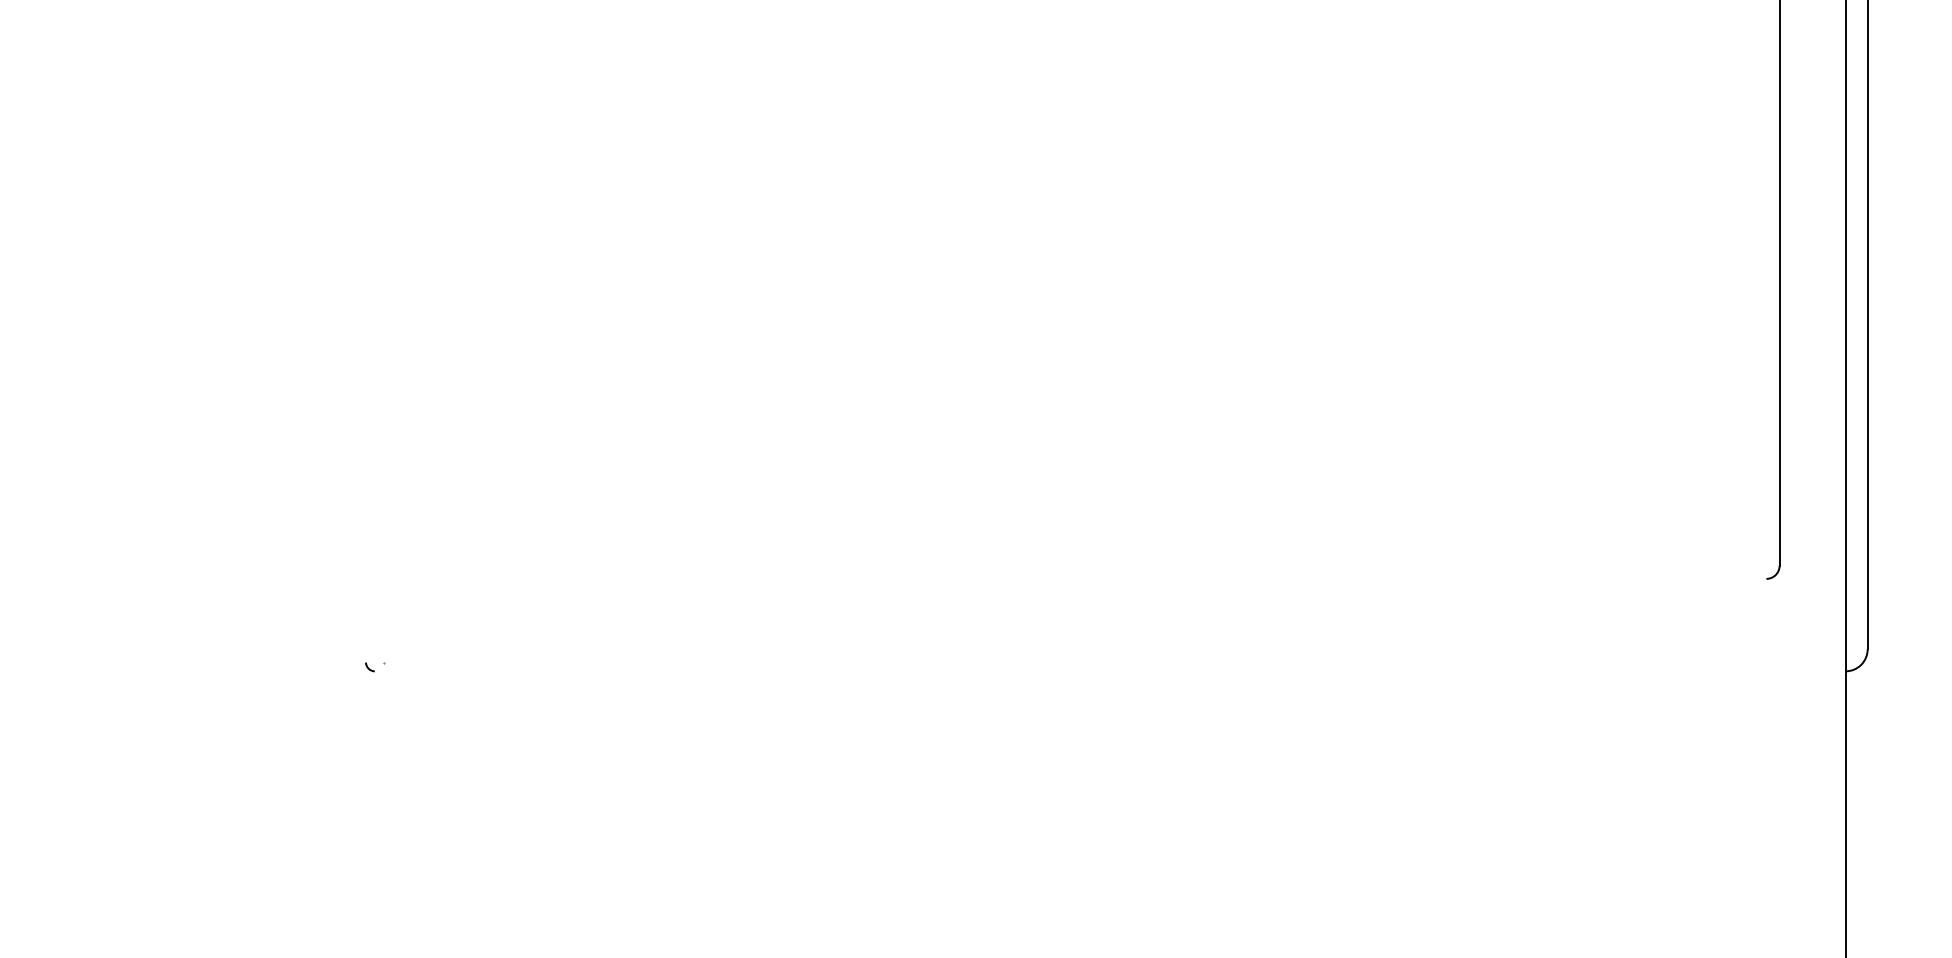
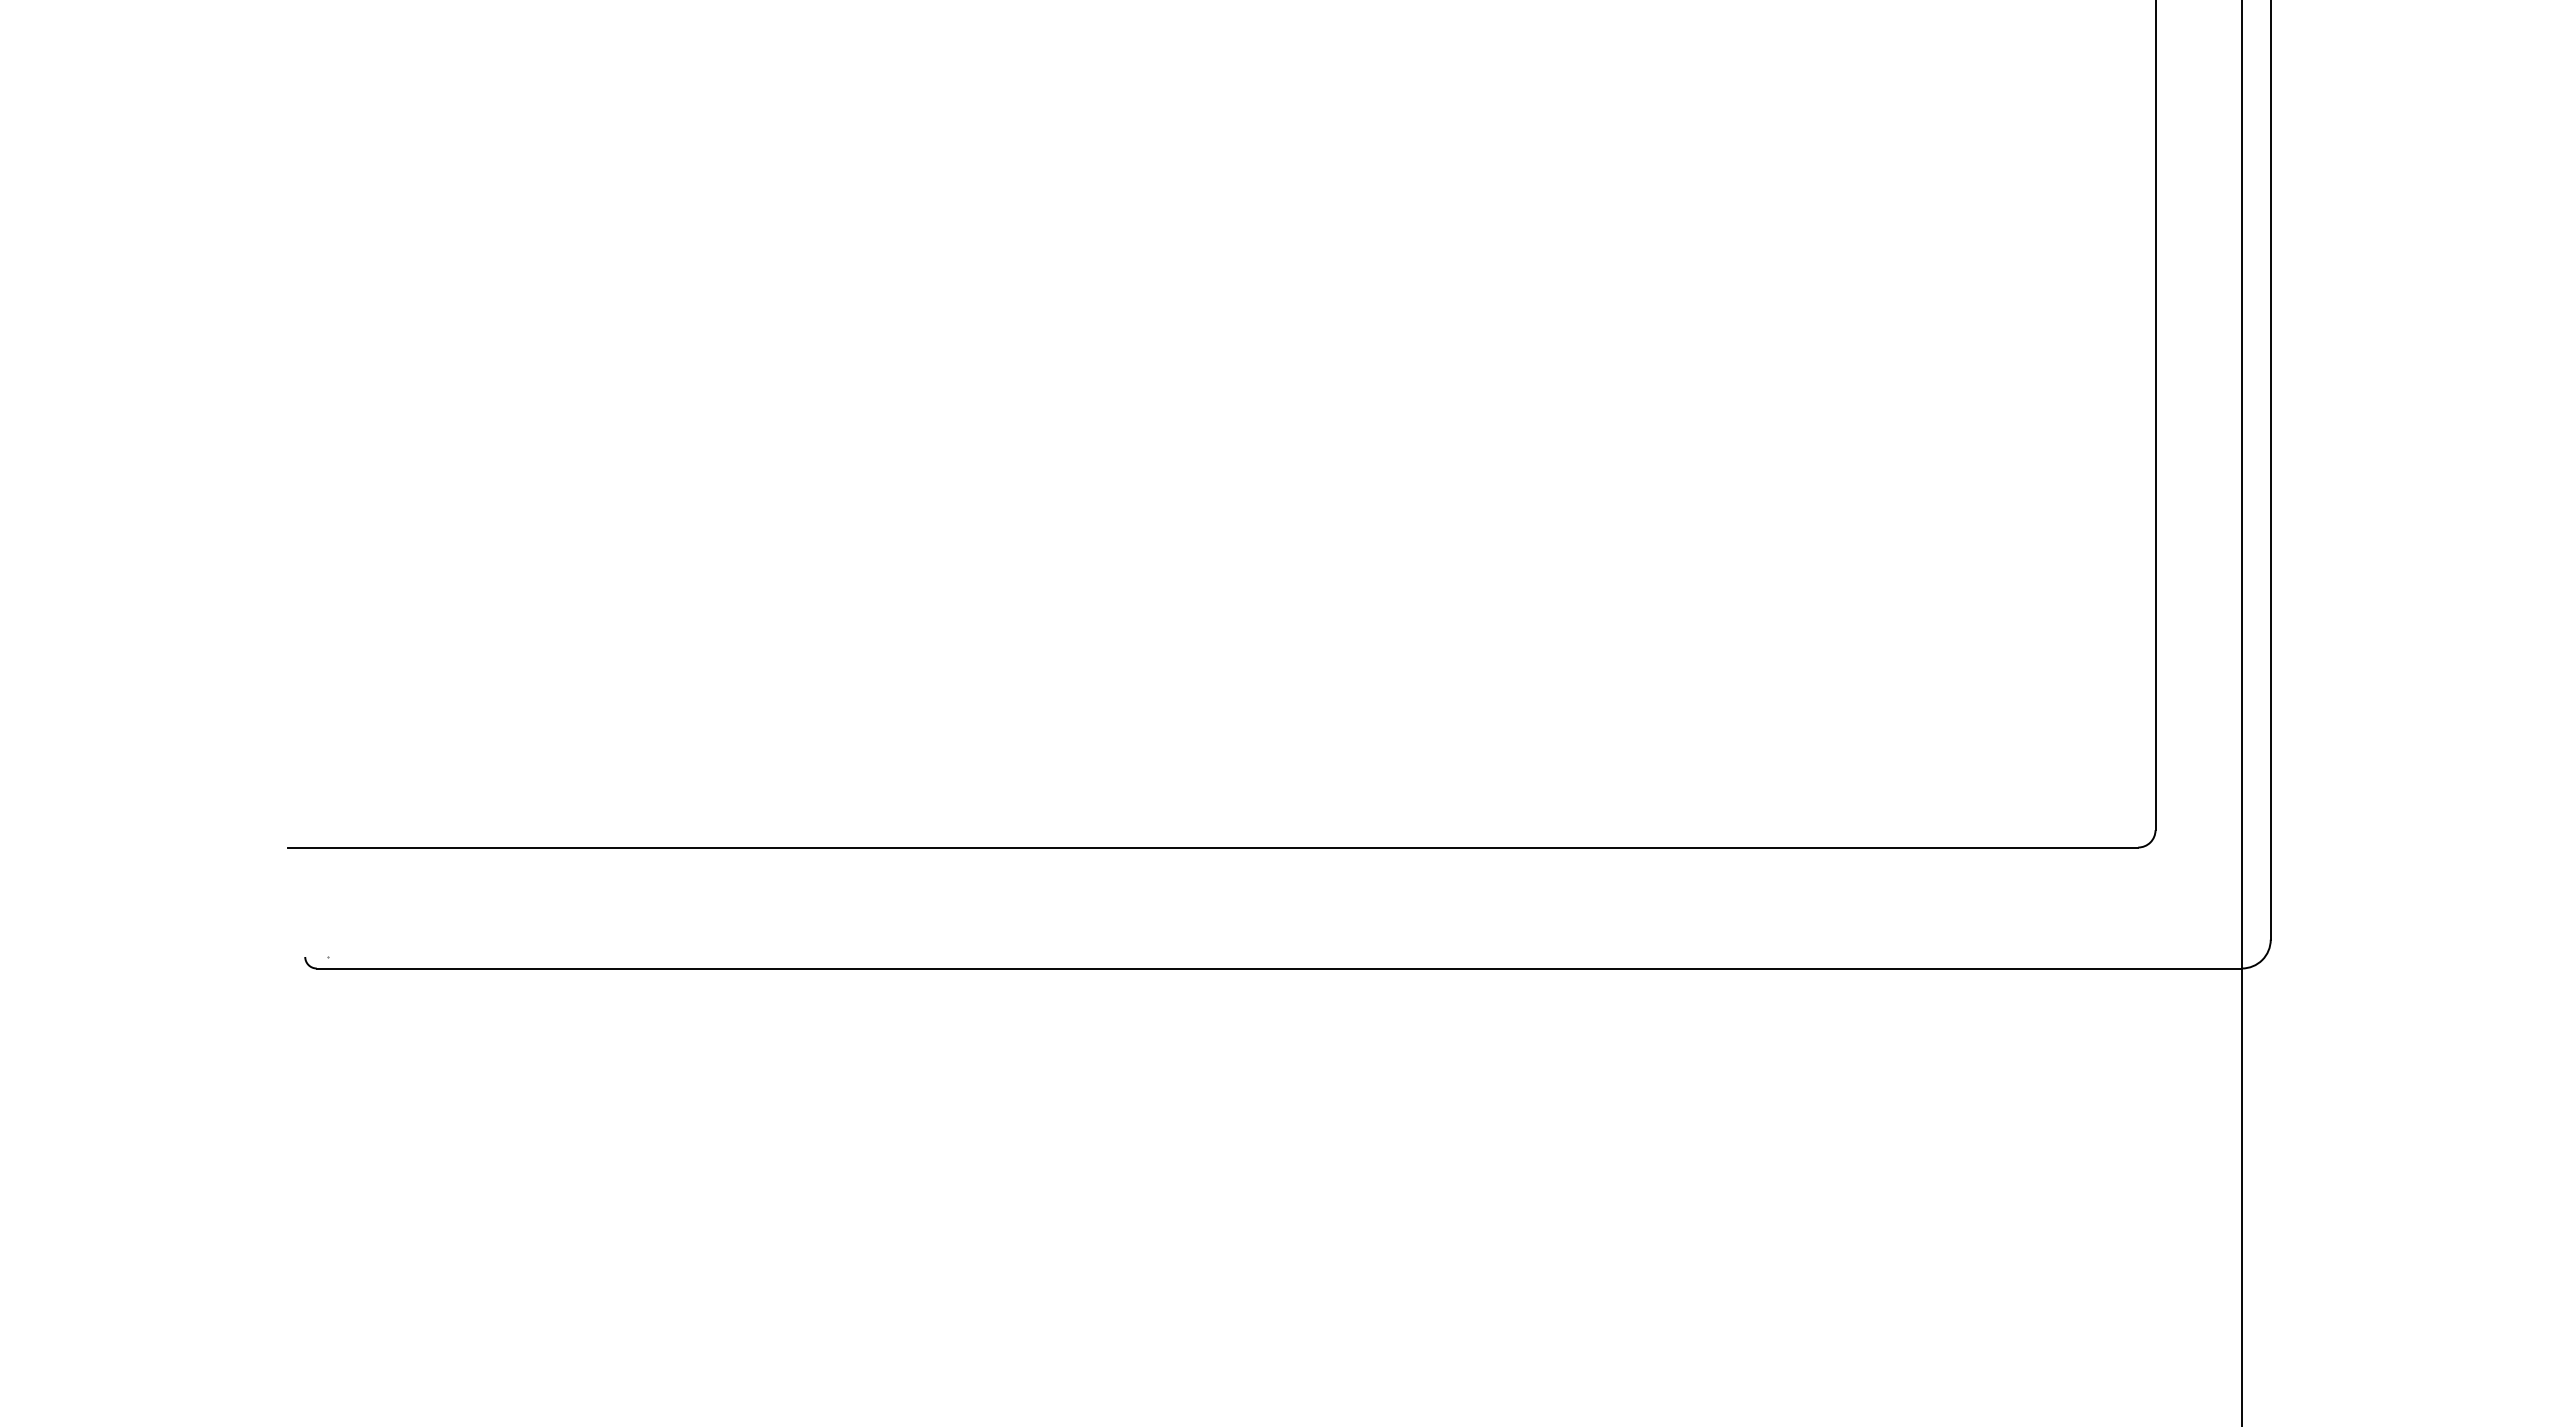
line: (1059, 578) -> (1212, 847), added
line: (1109, 671) -> (1278, 968), added

